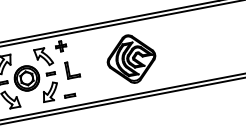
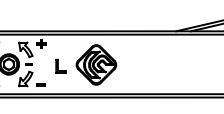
part: (71, 68) -> (60, 65), moved

